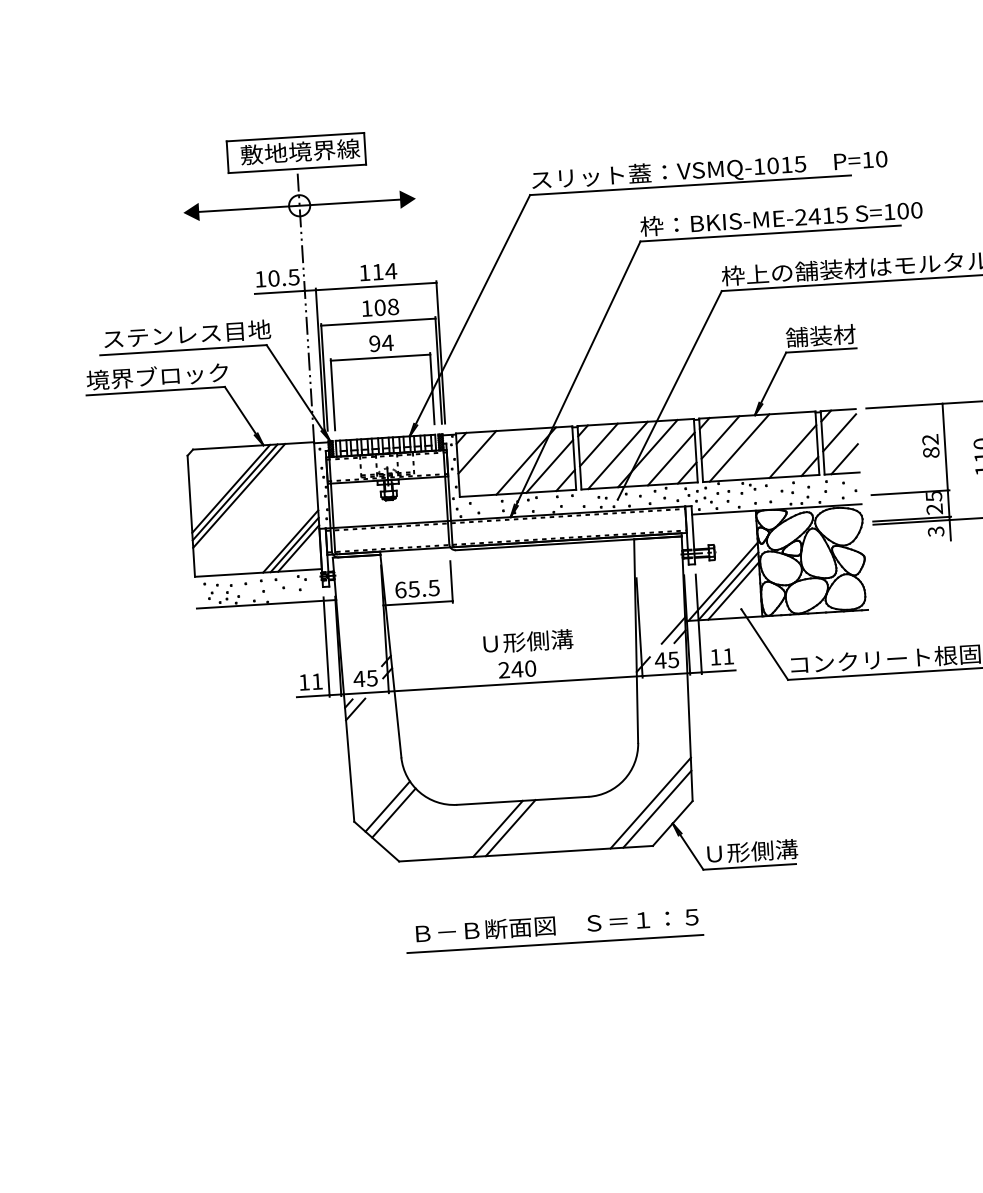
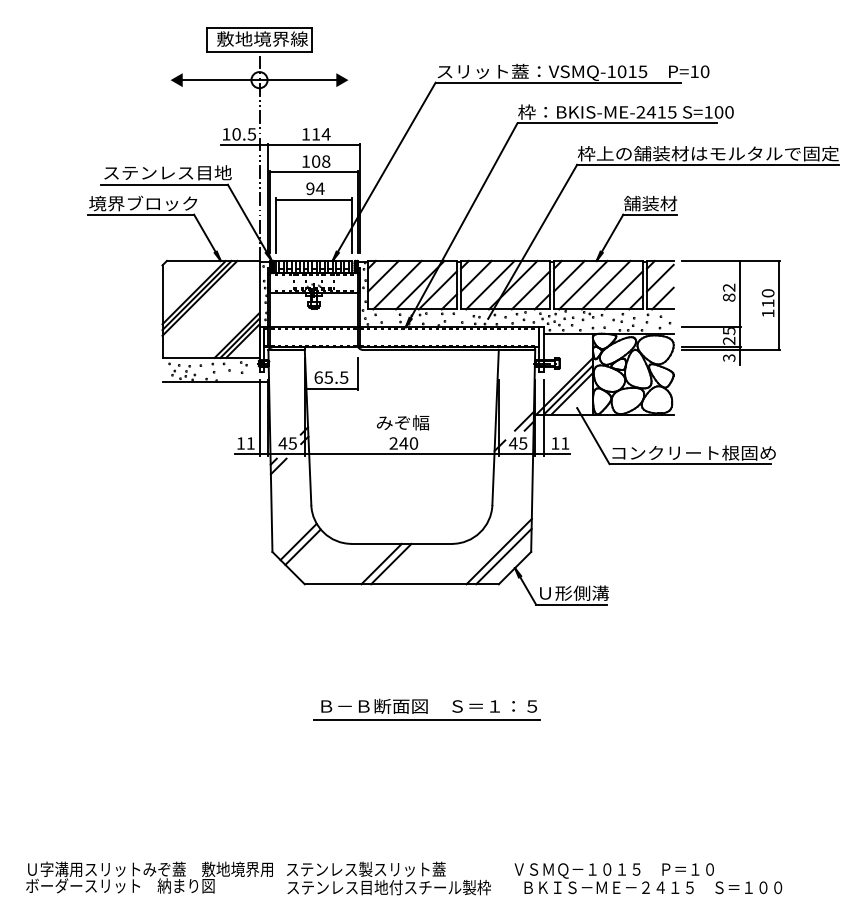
line: (768, 445) -> (605, 284), added
line: (496, 461) -> (397, 284), added
text: (525, 641) -> (411, 422), Ｕ形側溝 -> みぞ幅
part: (553, 929) -> (426, 709), moved

